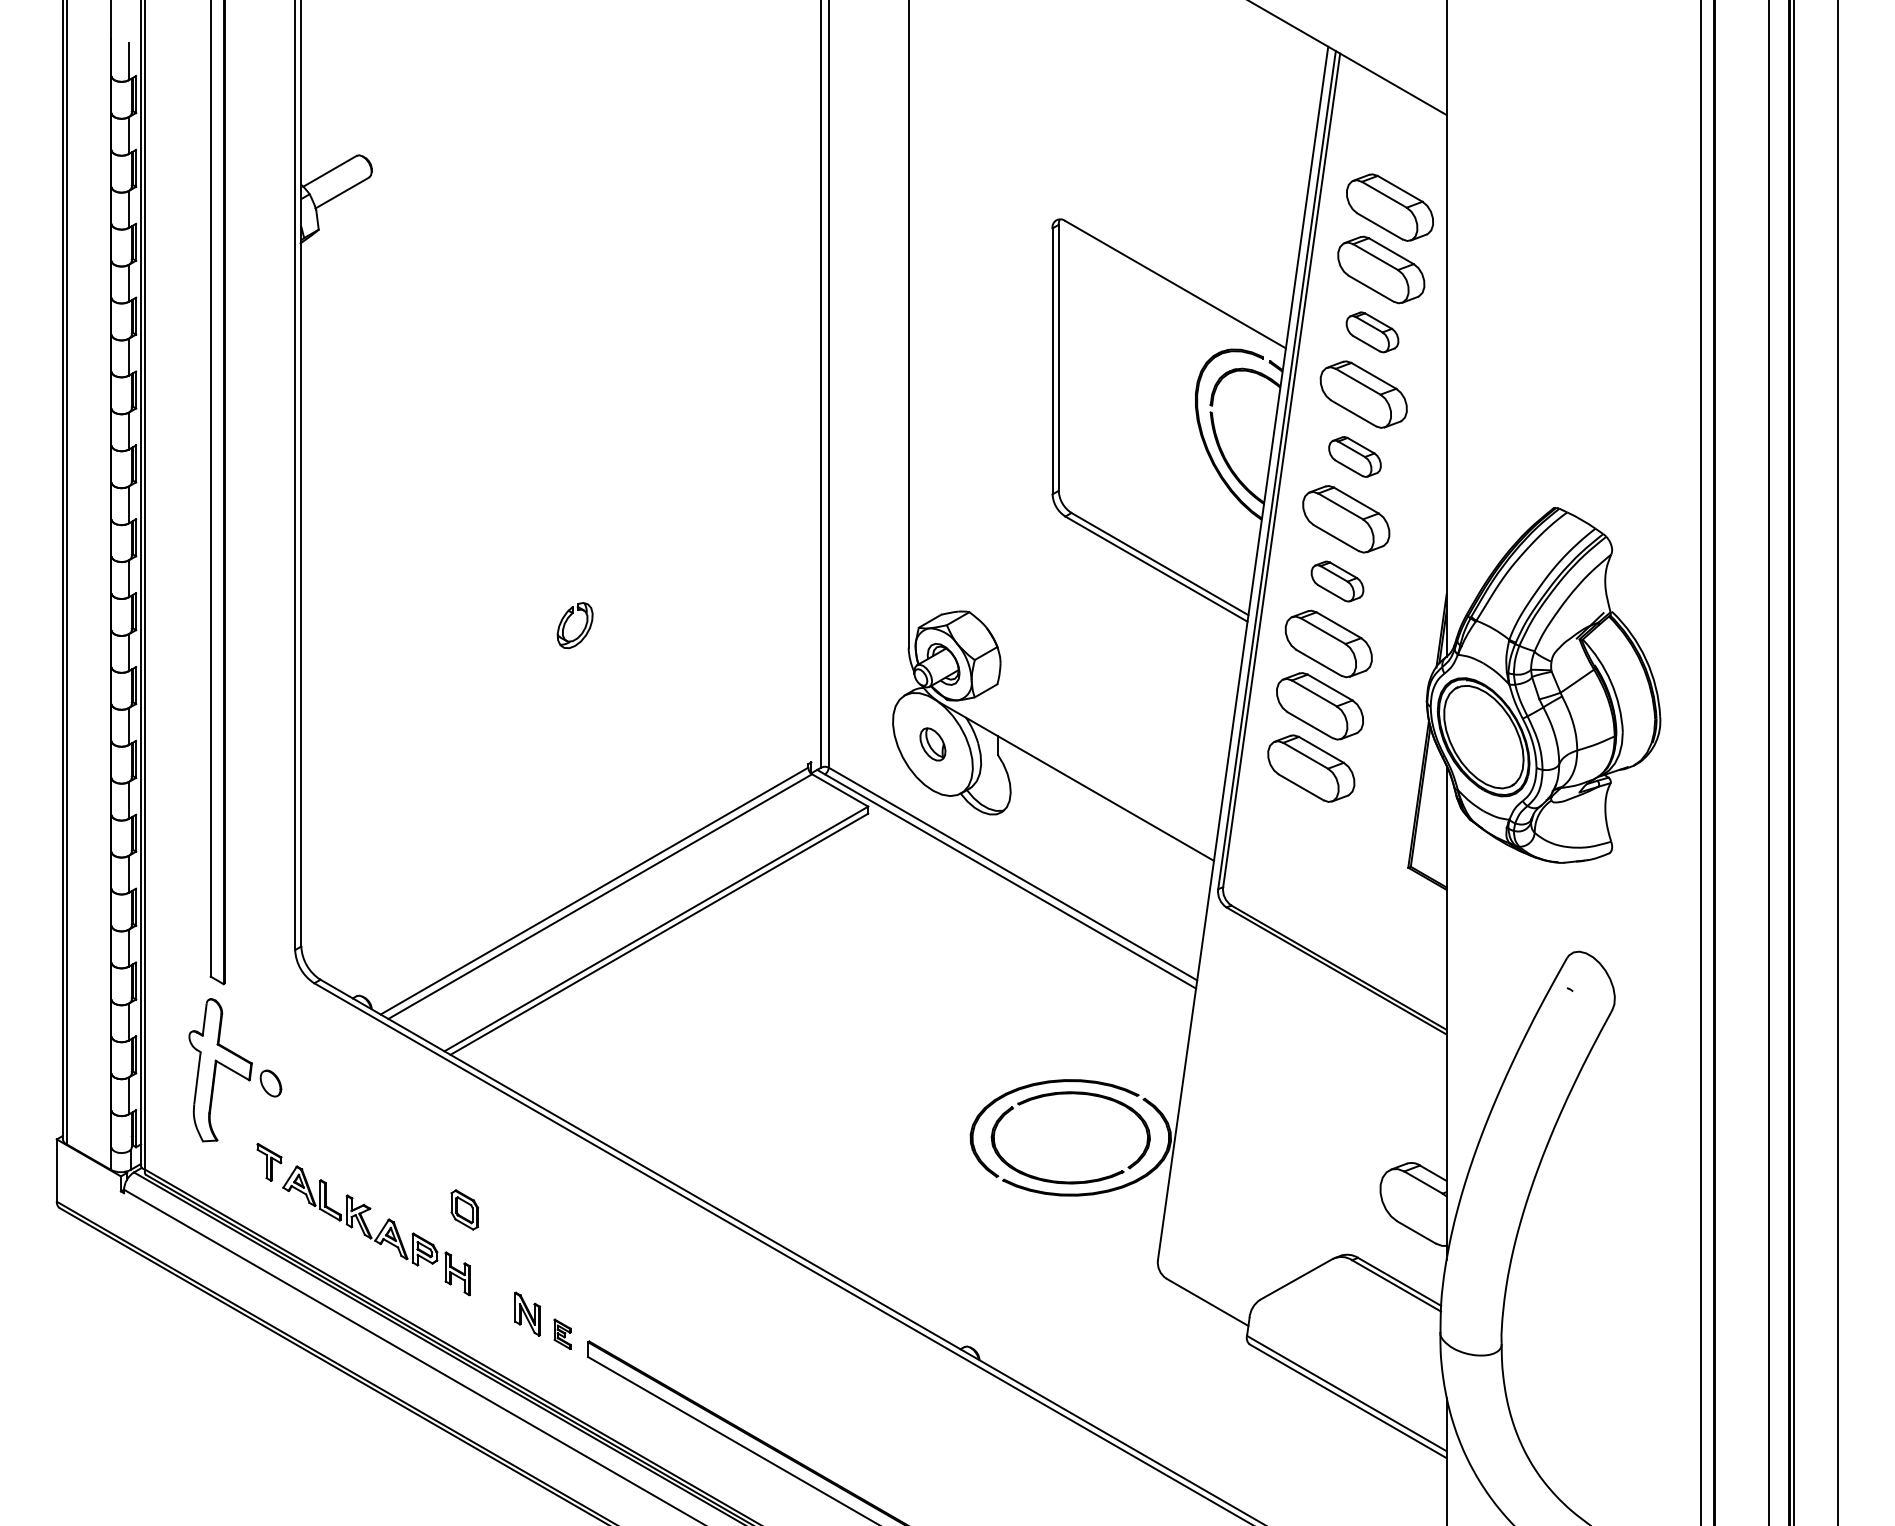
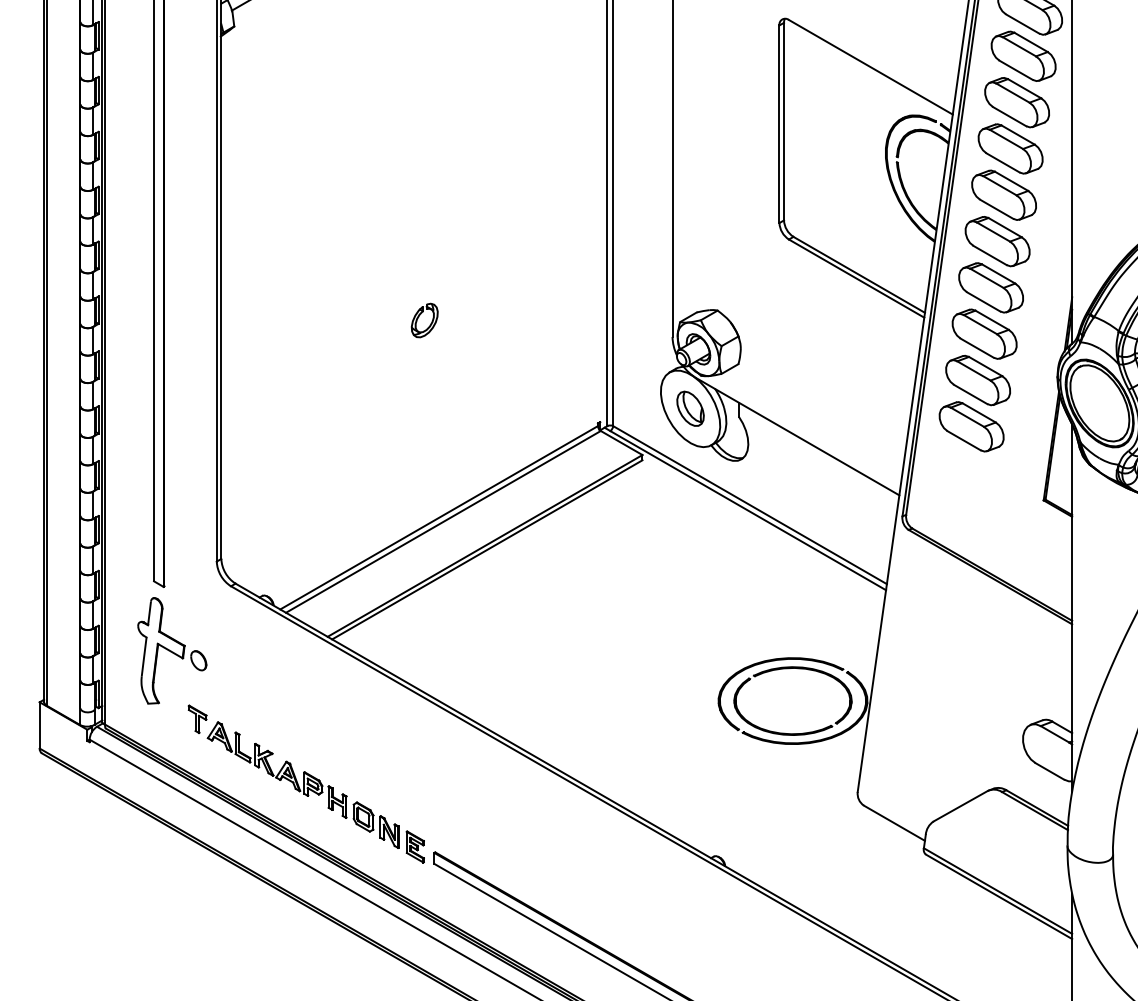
part: (1372, 332) -> (1017, 102), size x1.67
part: (1354, 456) -> (1003, 194), size x1.67
part: (1337, 581) -> (991, 287), size x1.67
part: (932, 744) -> (690, 408), size x1.43
part: (464, 1209) -> (363, 816), moved
part: (562, 1334) -> (415, 847), size x1.43

